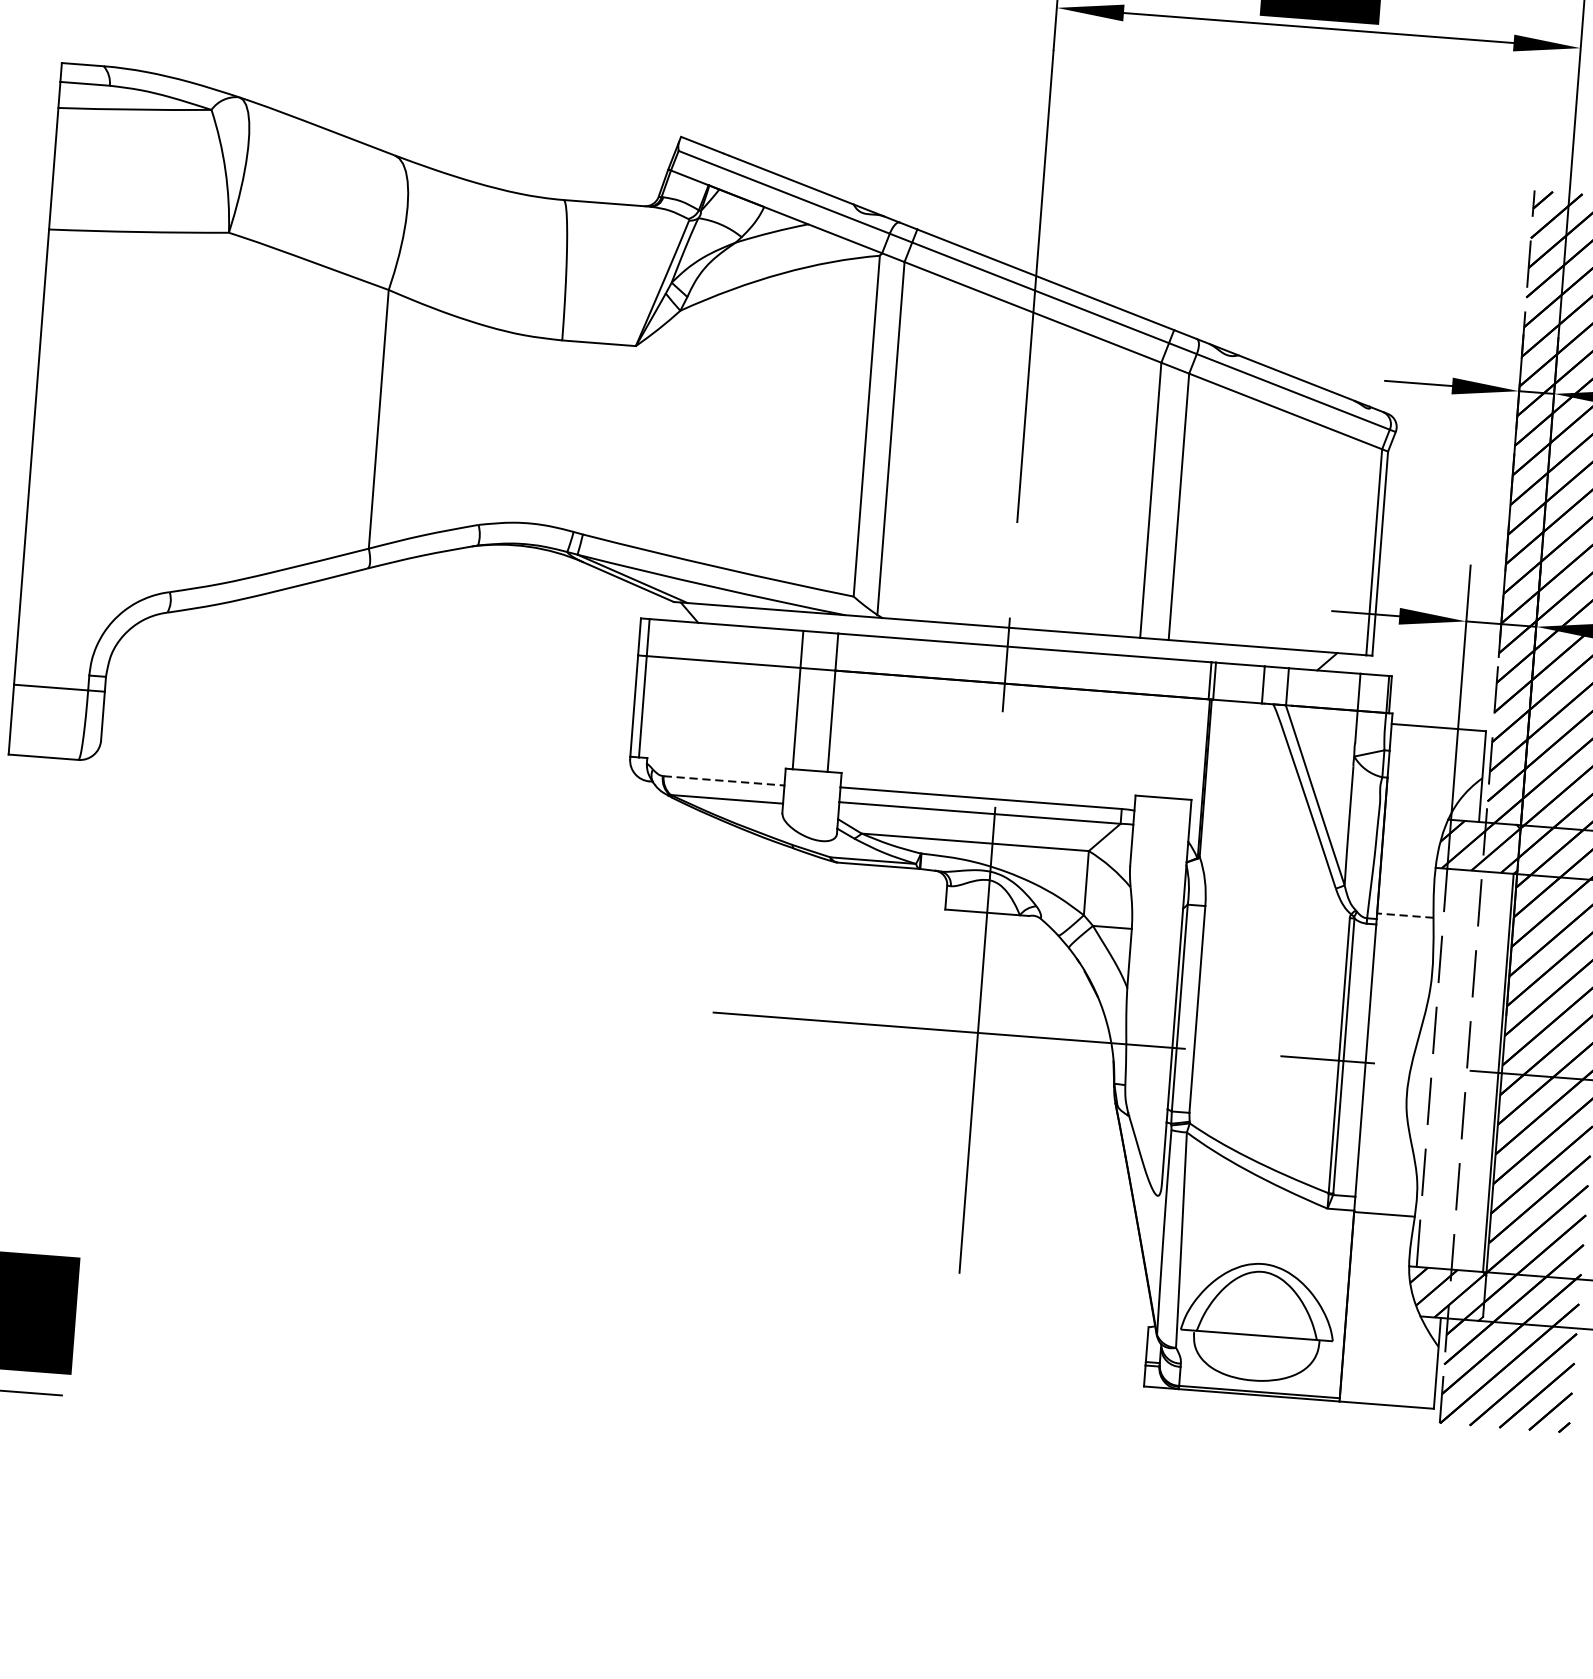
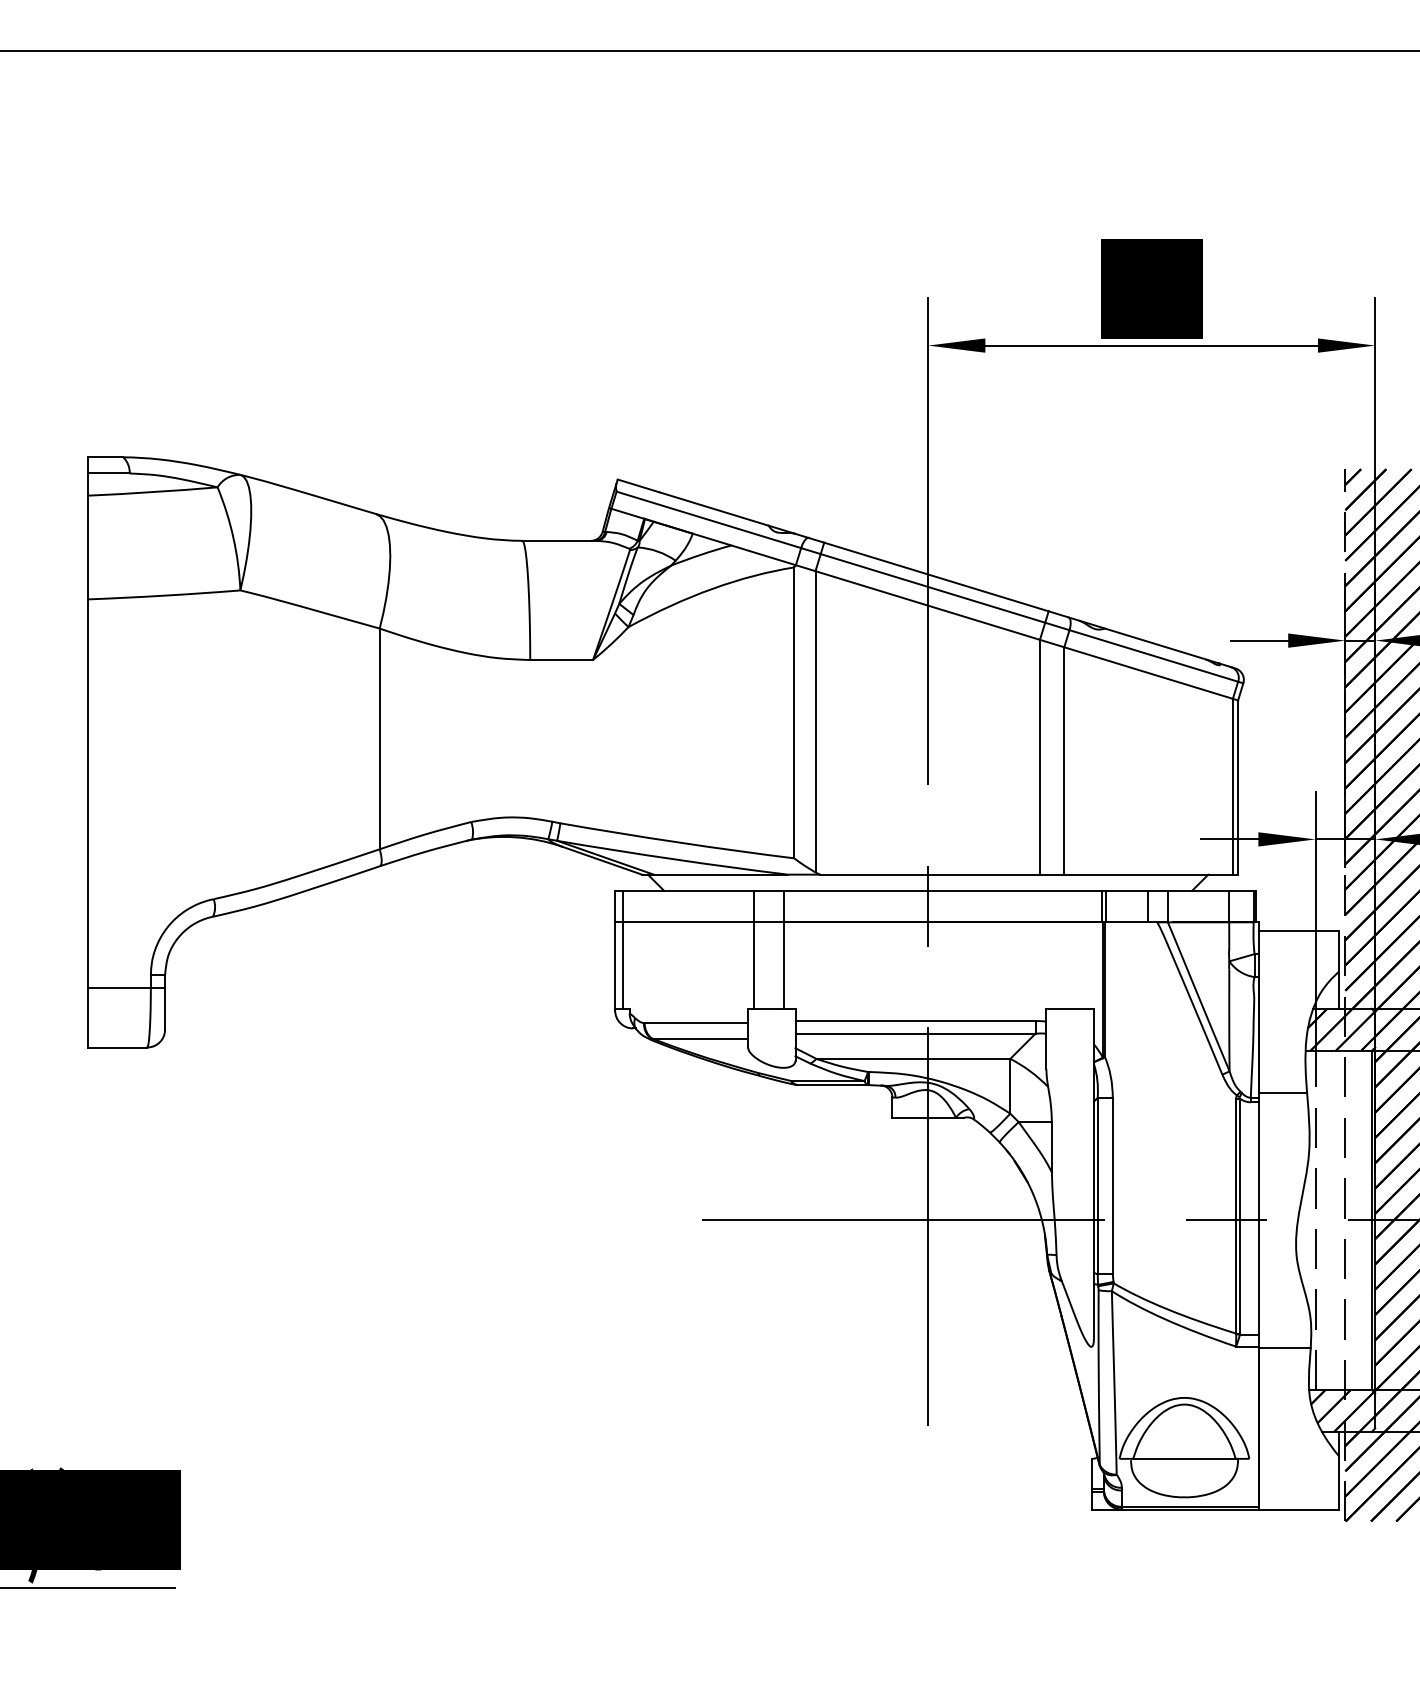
line: (724, 781) -> (696, 1023), dashed -> solid
line: (1404, 916) -> (1282, 1093), dashed -> solid

